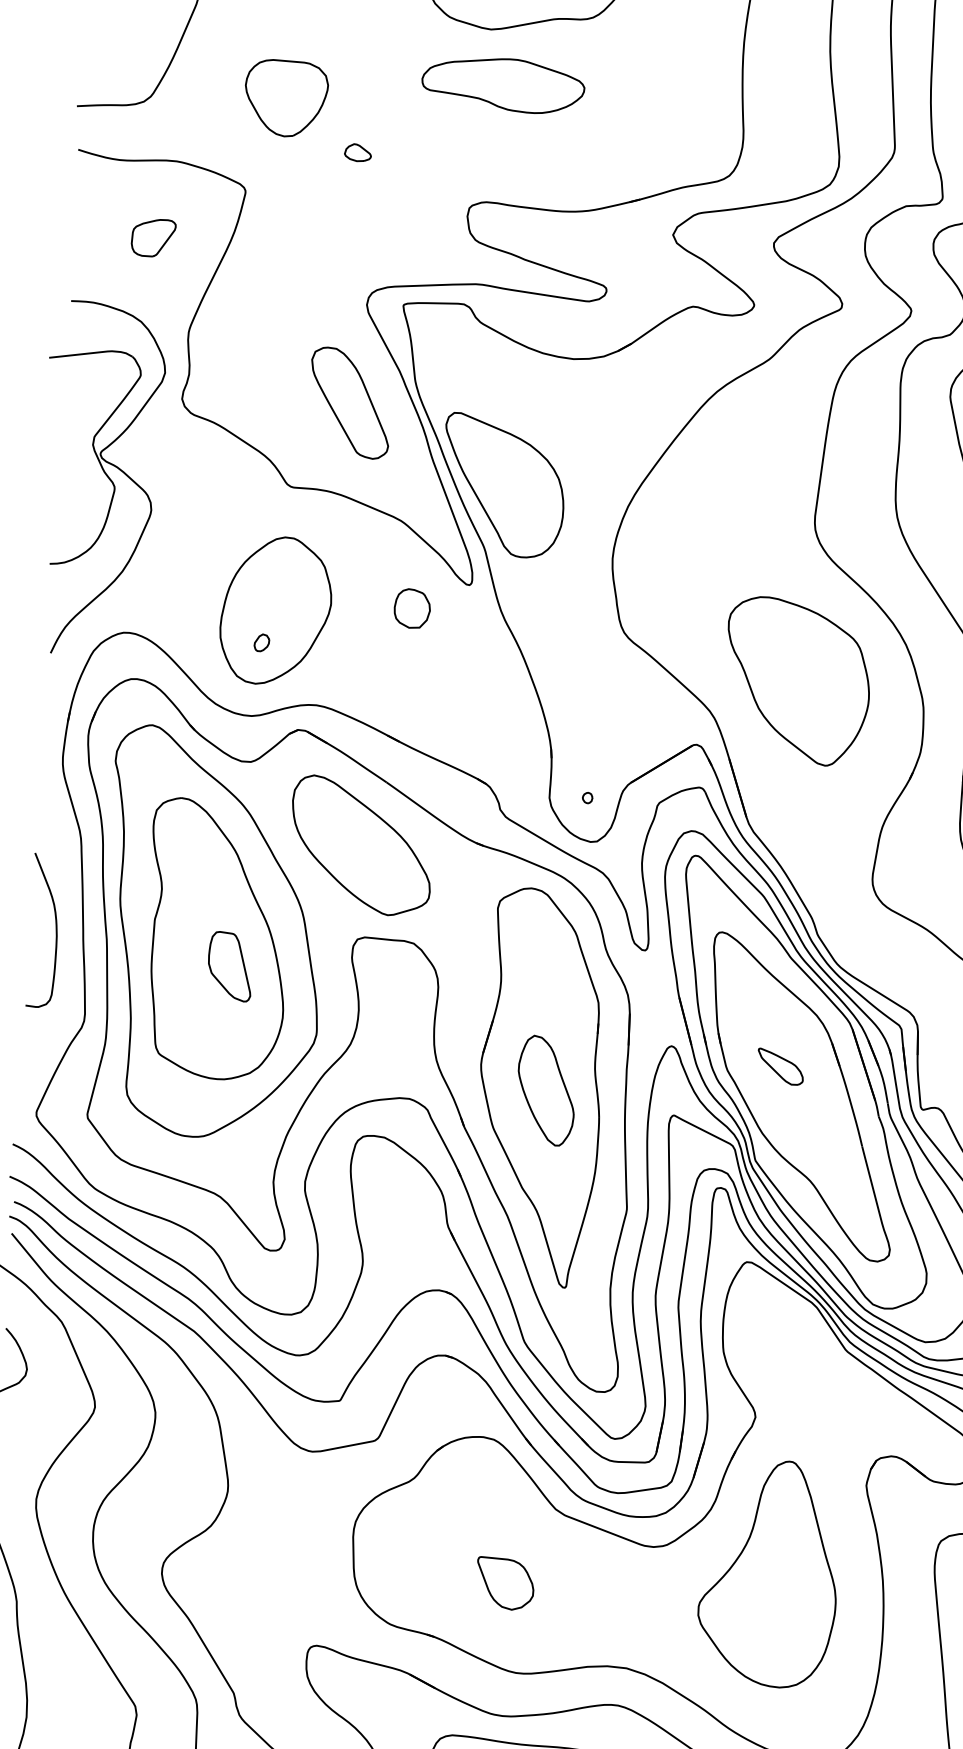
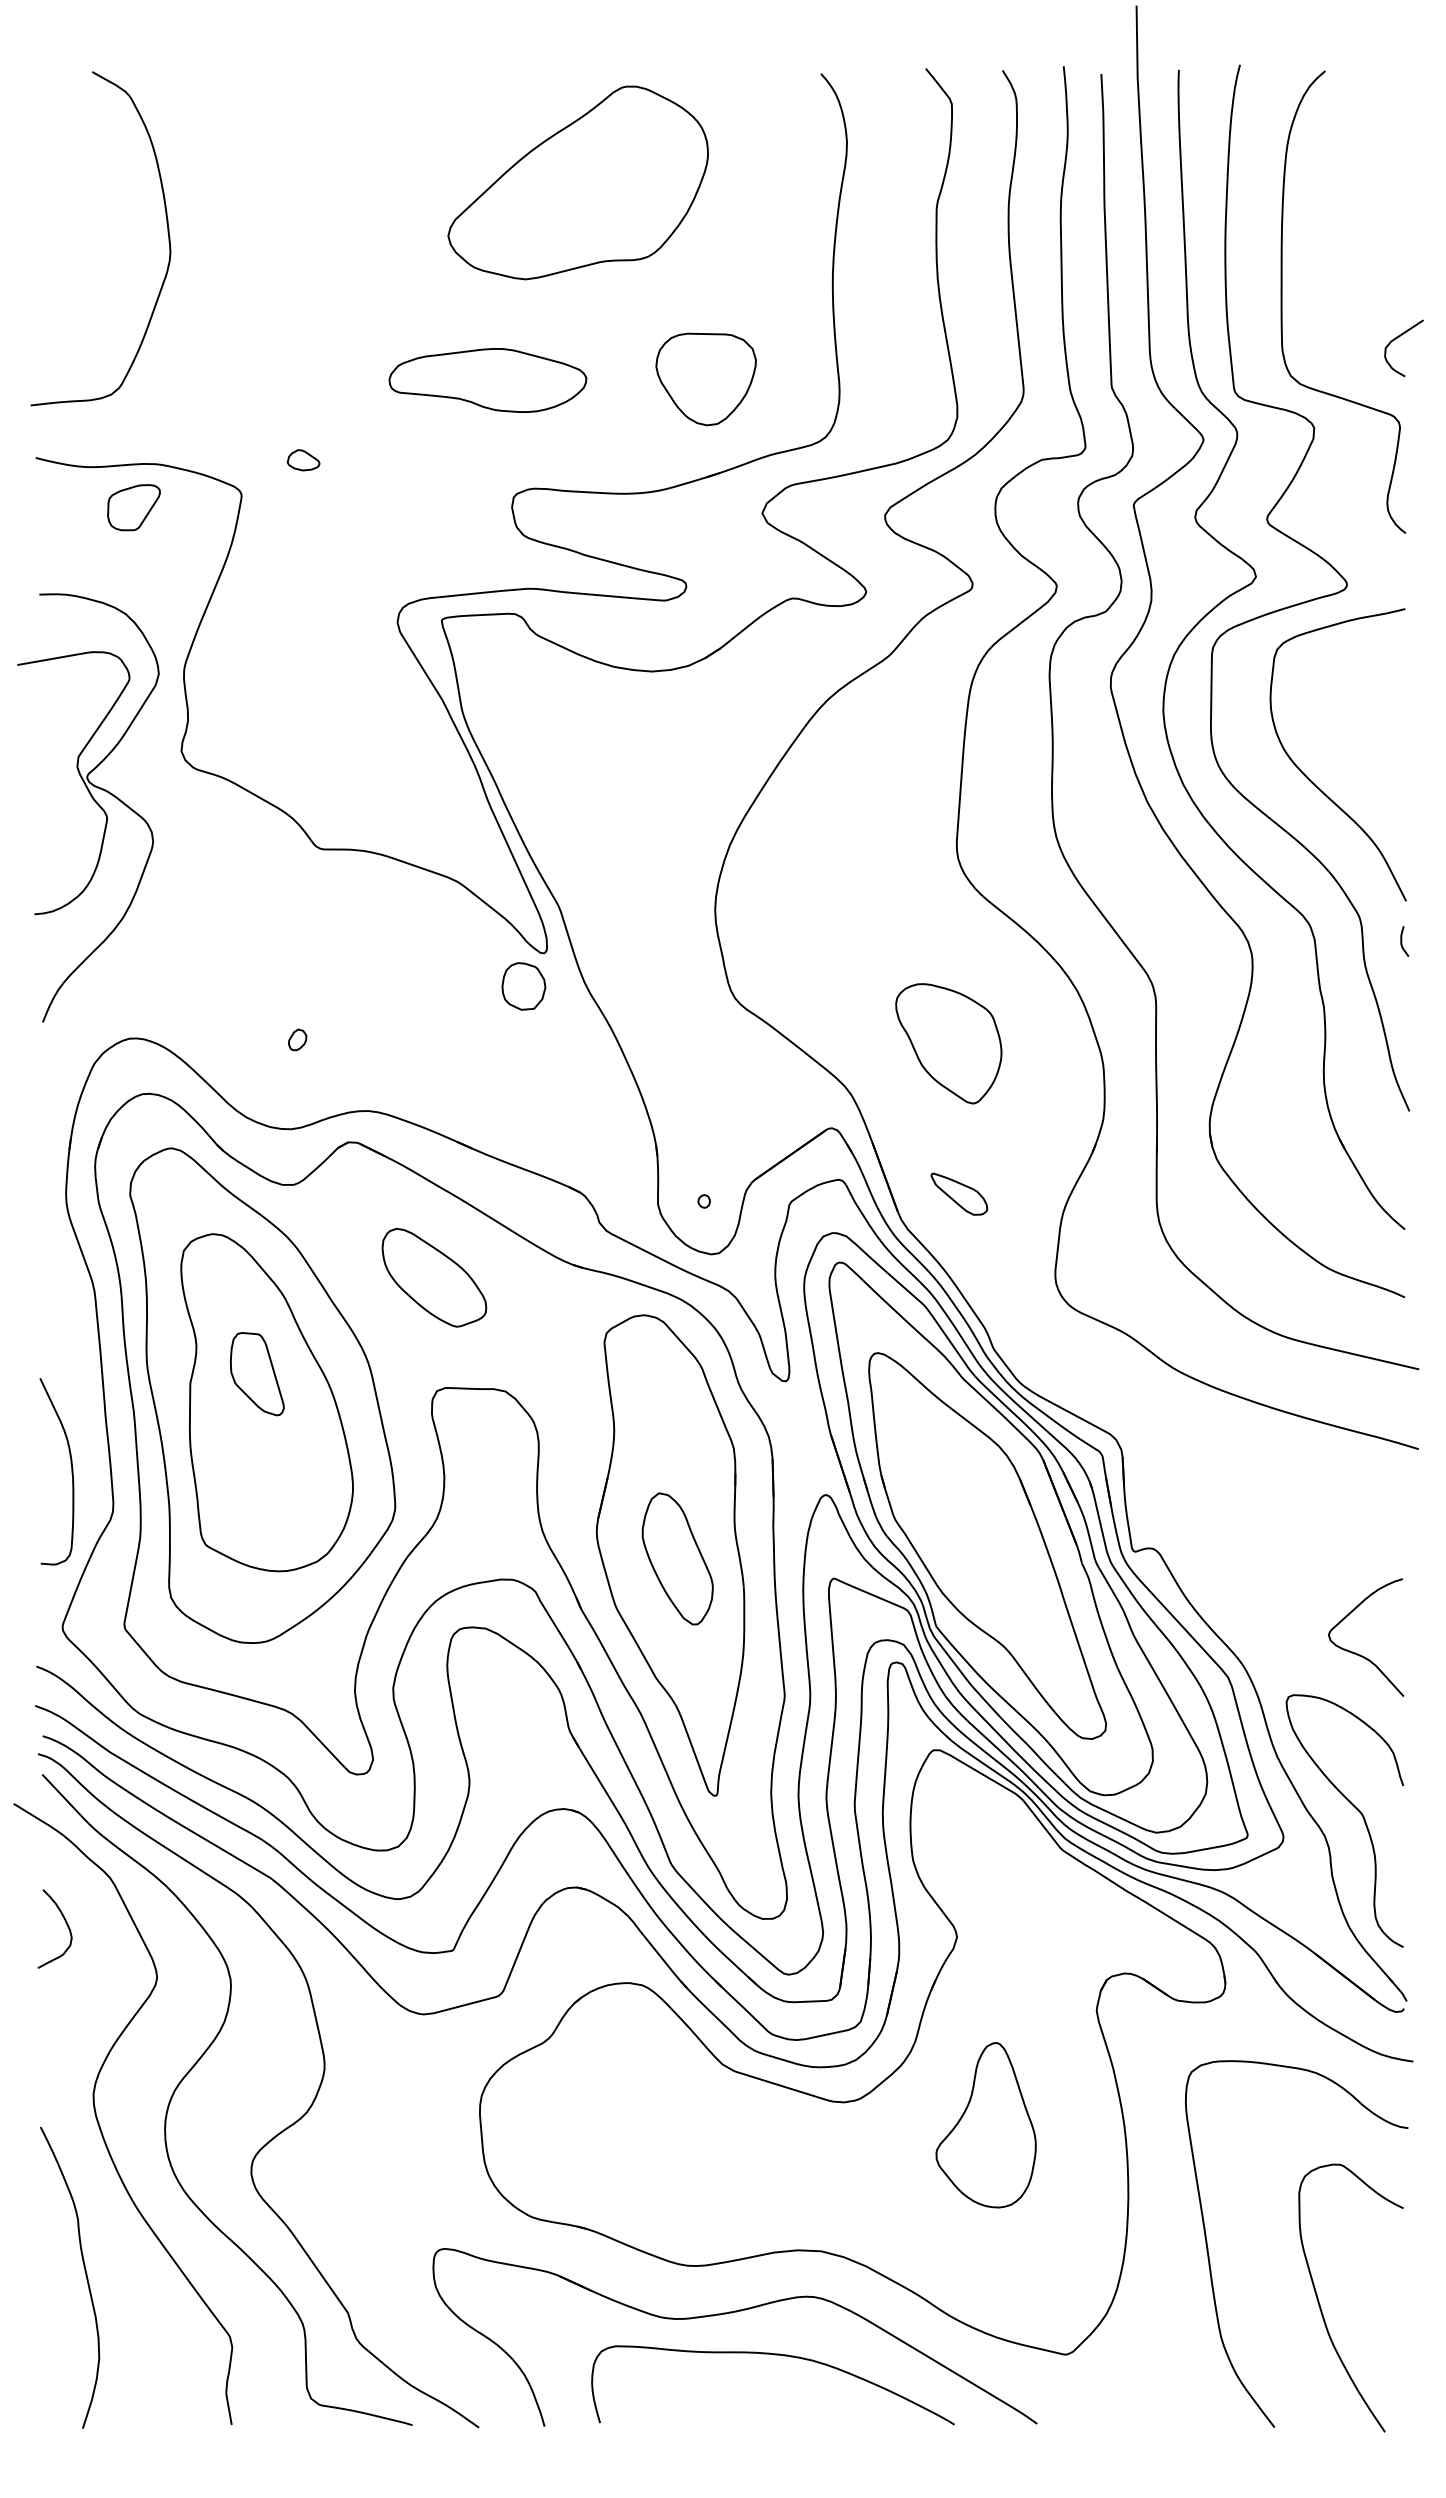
part: (503, 84) -> (487, 380), moved
part: (285, 98) -> (705, 379), moved
part: (357, 153) -> (303, 460), moved
part: (153, 237) -> (133, 507), moved
part: (349, 402) -> (384, 742), removed
part: (105, 474) -> (94, 801), moved
part: (503, 485) -> (577, 830), removed
part: (412, 608) -> (523, 986), moved
part: (276, 610) -> (312, 999), removed
part: (797, 681) -> (948, 1043), size x0.6
part: (361, 845) -> (434, 1277), size x0.6
curve: (55, 931) -> (71, 1471), moved
part: (230, 966) -> (257, 1374), moved
part: (780, 1066) -> (959, 1193), moved
part: (768, 1573) -> (985, 2125), size x0.6
part: (505, 1583) -> (667, 2158), removed

